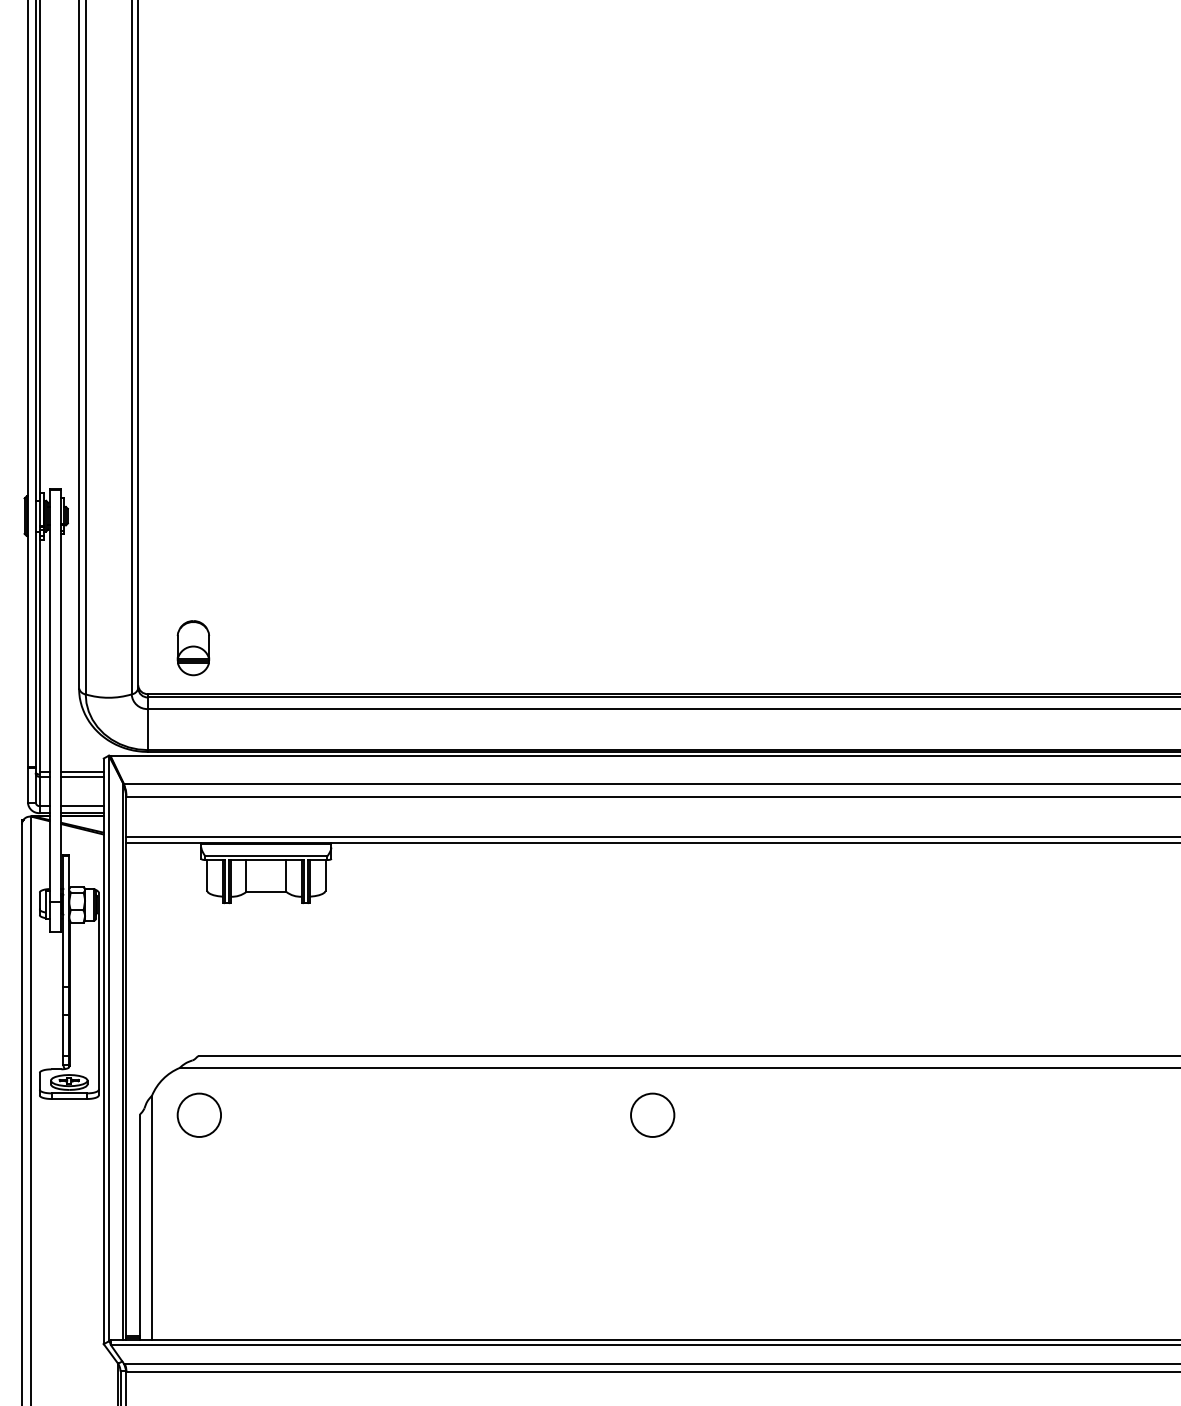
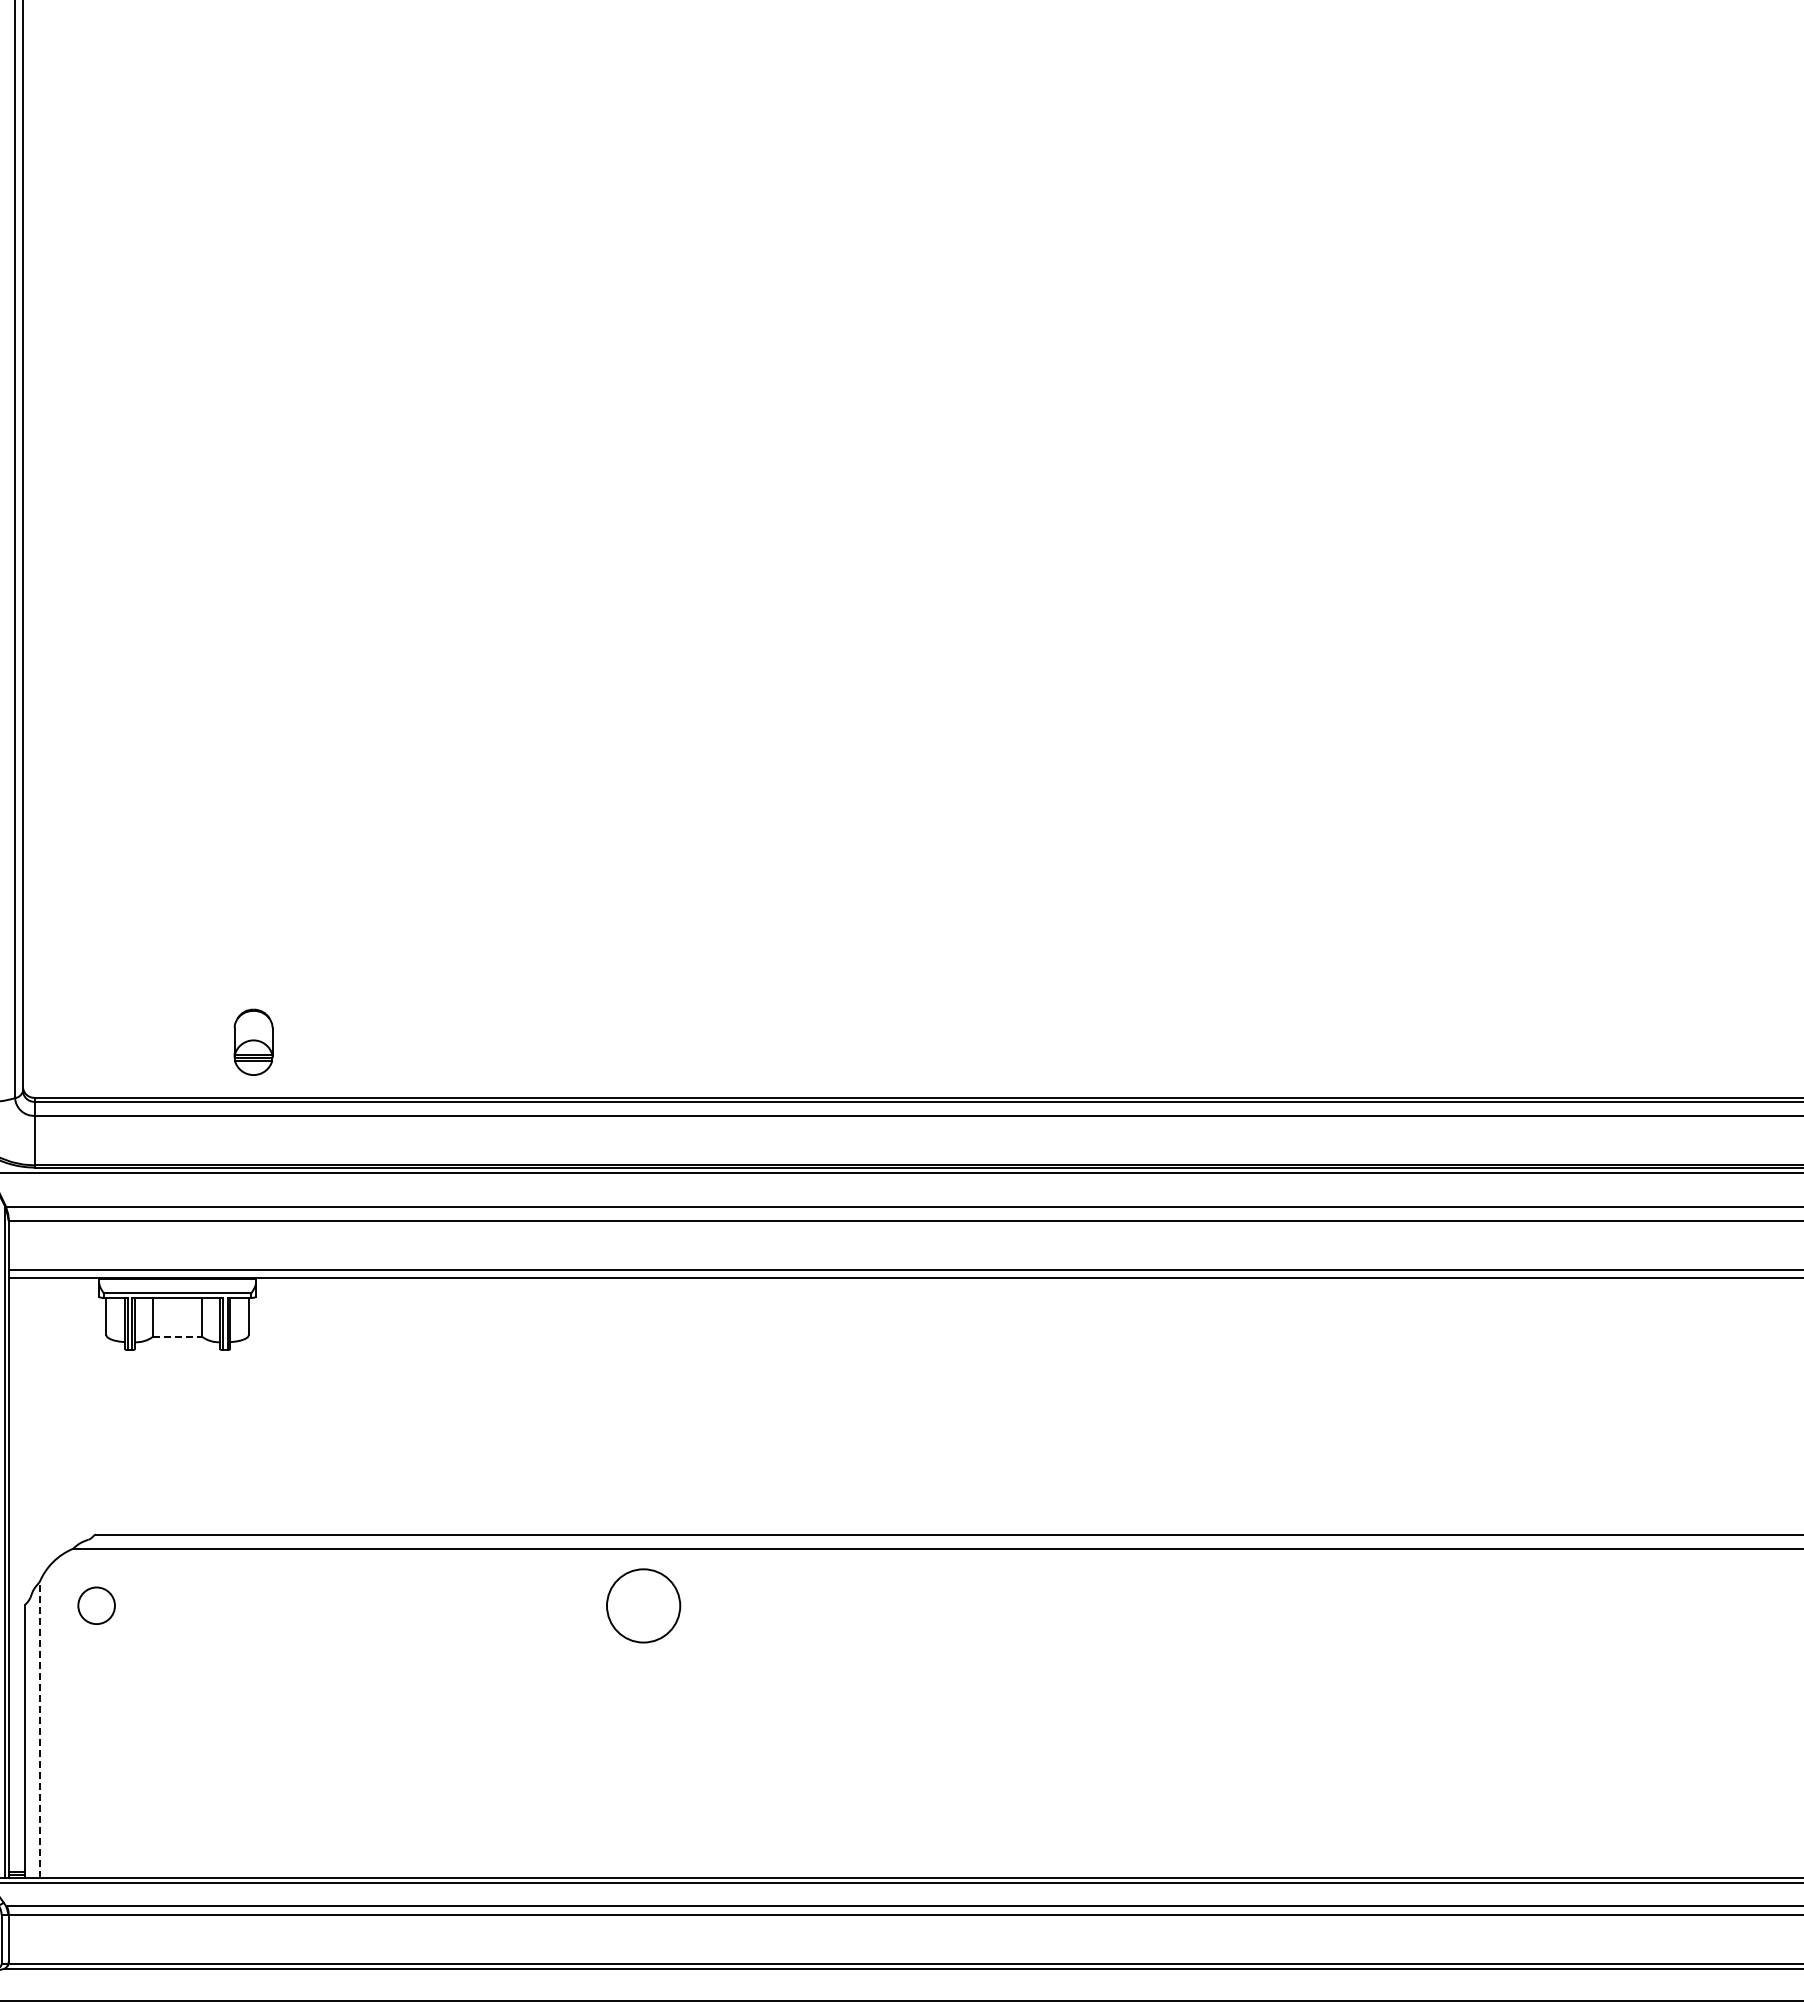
part: (193, 647) -> (253, 1041), moved
line: (267, 891) -> (178, 1336), solid -> dashed
circle: (199, 1114) -> (96, 1605), size x0.7
circle: (652, 1114) -> (643, 1605), size x1.4
line: (151, 1217) -> (39, 1729), solid -> dashed

